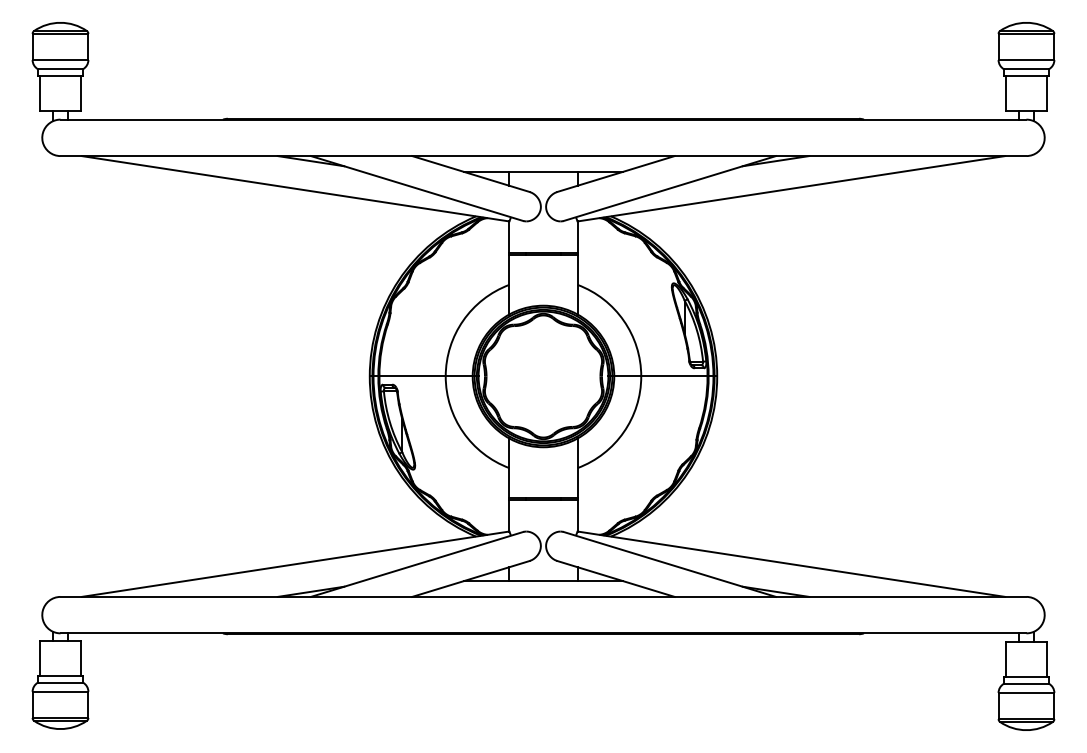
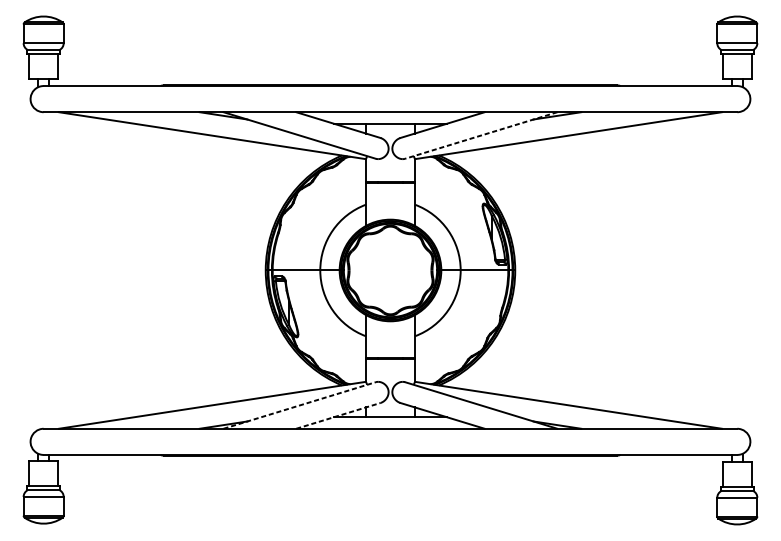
line: (669, 188) -> (480, 135), solid -> dashed
line: (417, 564) -> (300, 405), solid -> dashed
line: (471, 578) -> (338, 415), solid -> dashed

